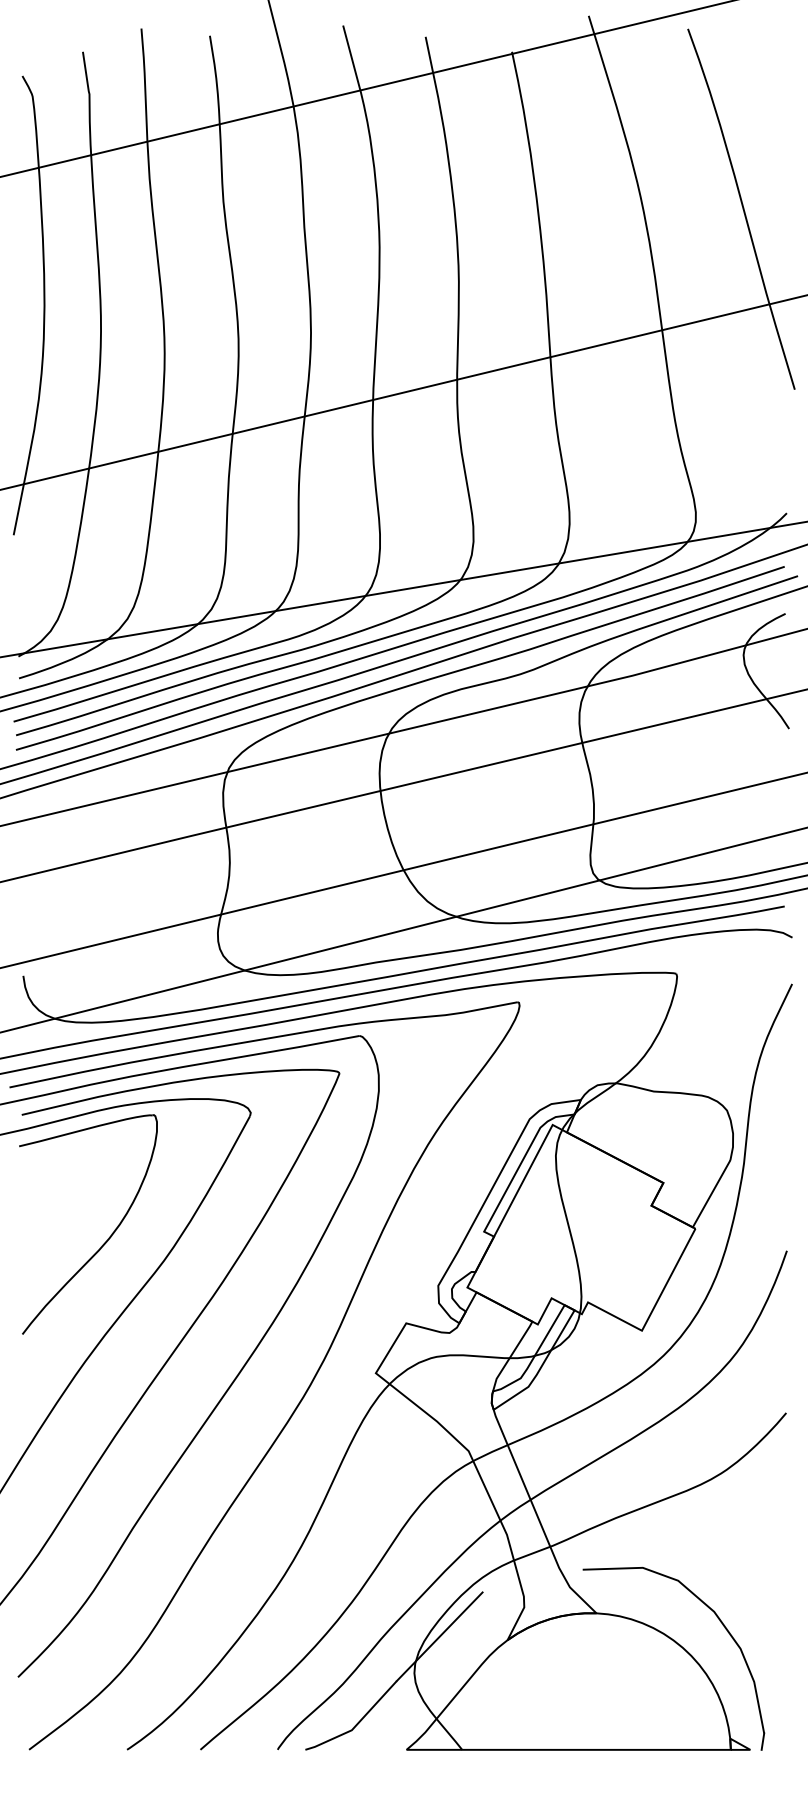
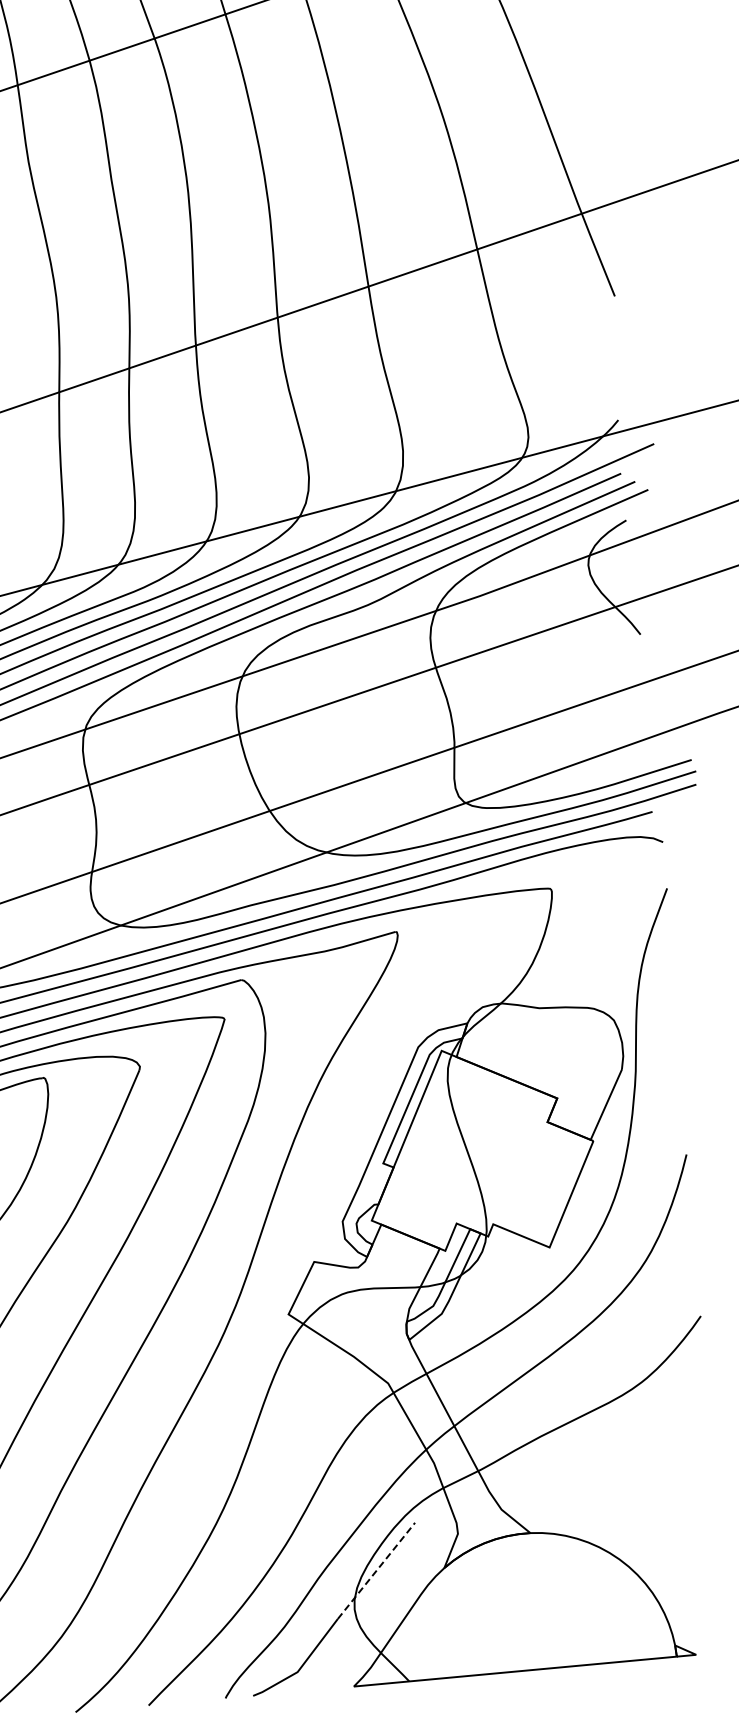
part: (722, 1625) -> (657, 1533), removed
line: (439, 1636) -> (376, 1570), solid -> dashed

